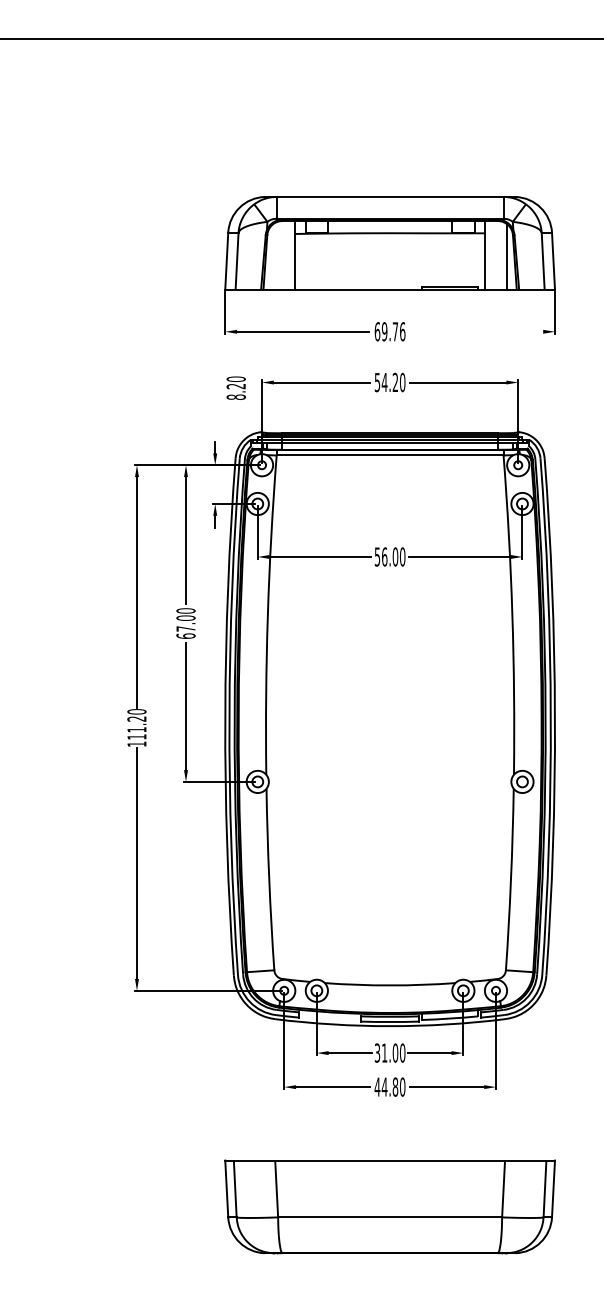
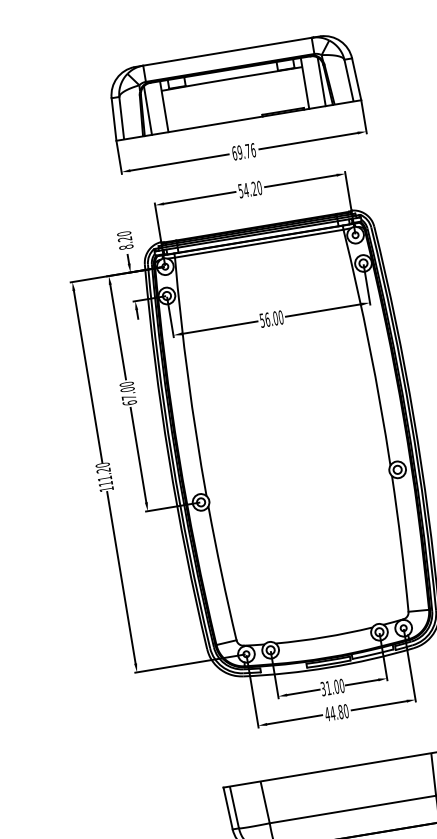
line: (273, 256) -> (148, 110), added
line: (476, 331) -> (308, 141), added
text: (235, 387) -> (124, 240), moved

